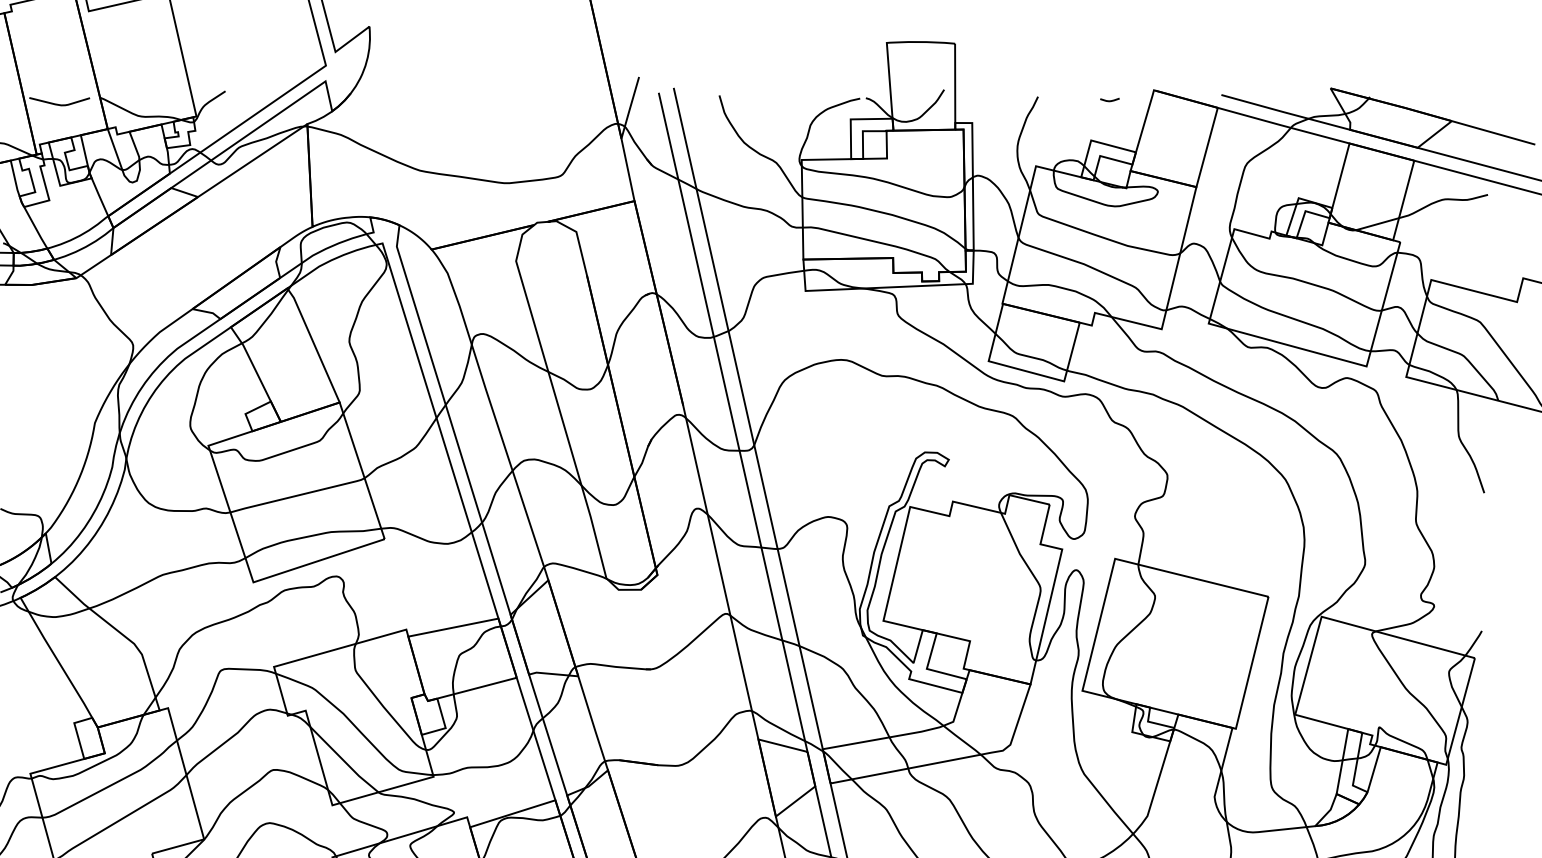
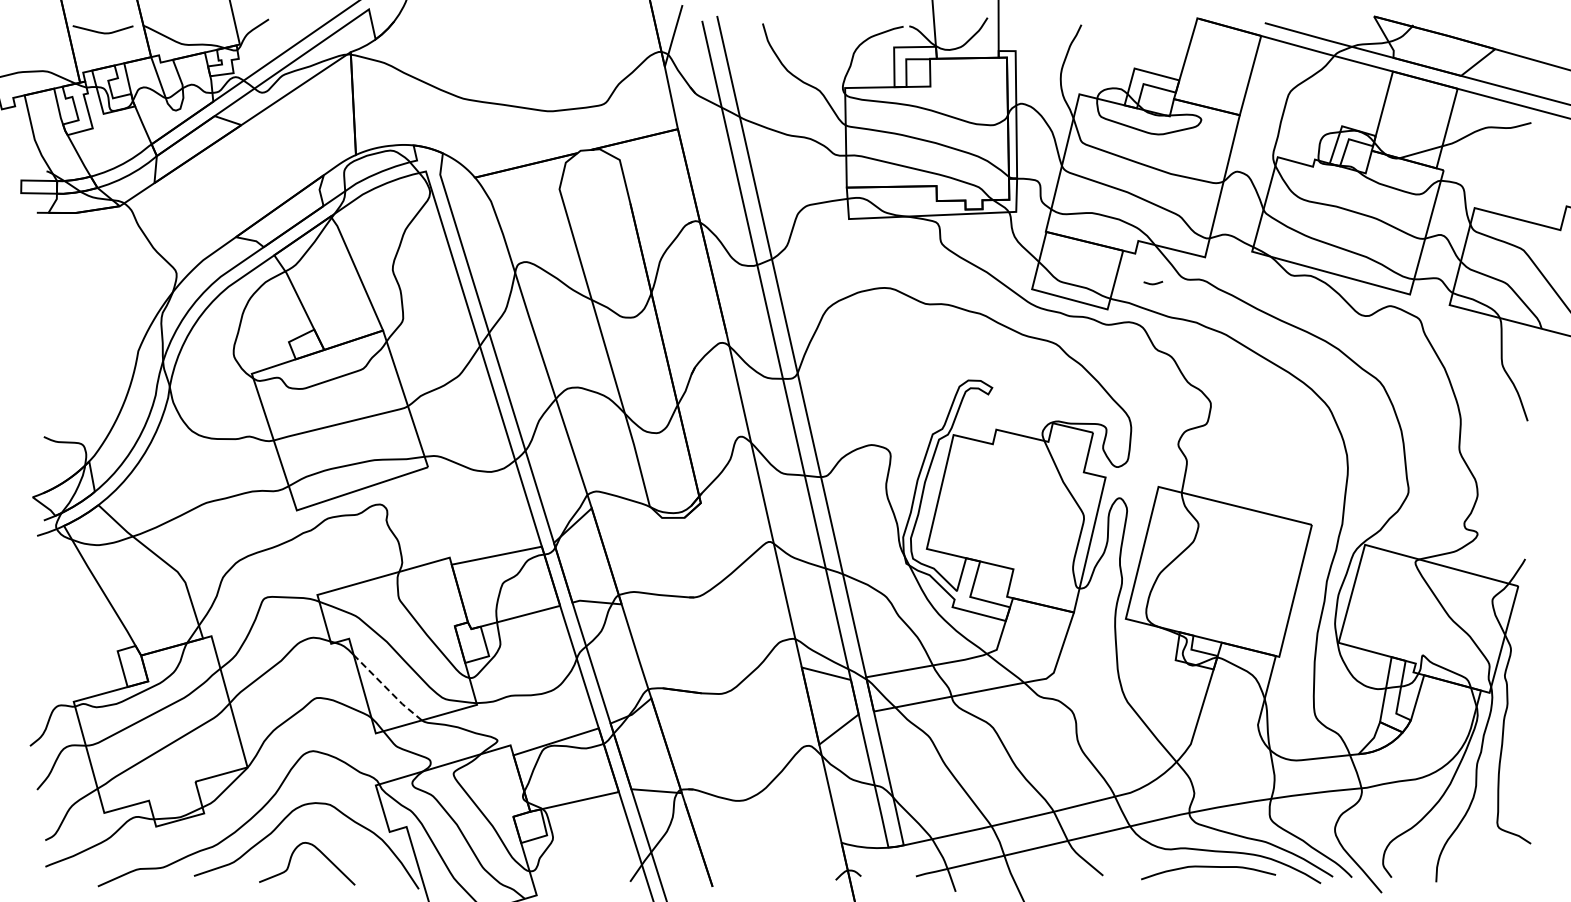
curve: (1110, 100) -> (1153, 283), moved
line: (344, 760) -> (387, 688), solid -> dashed

